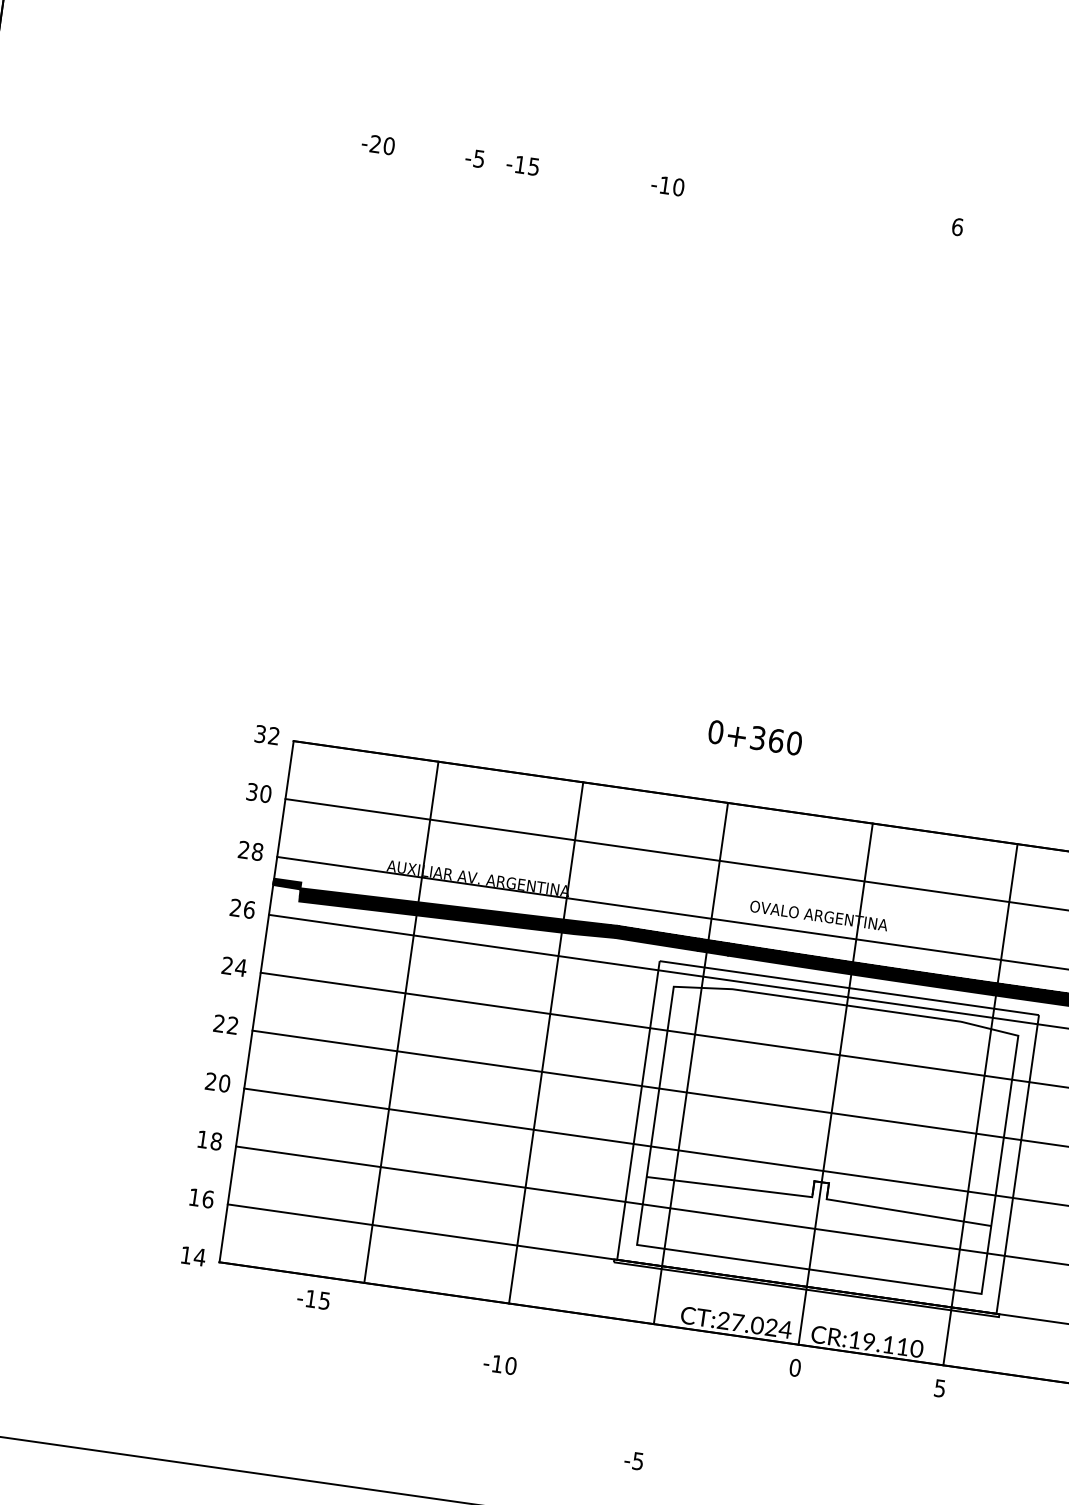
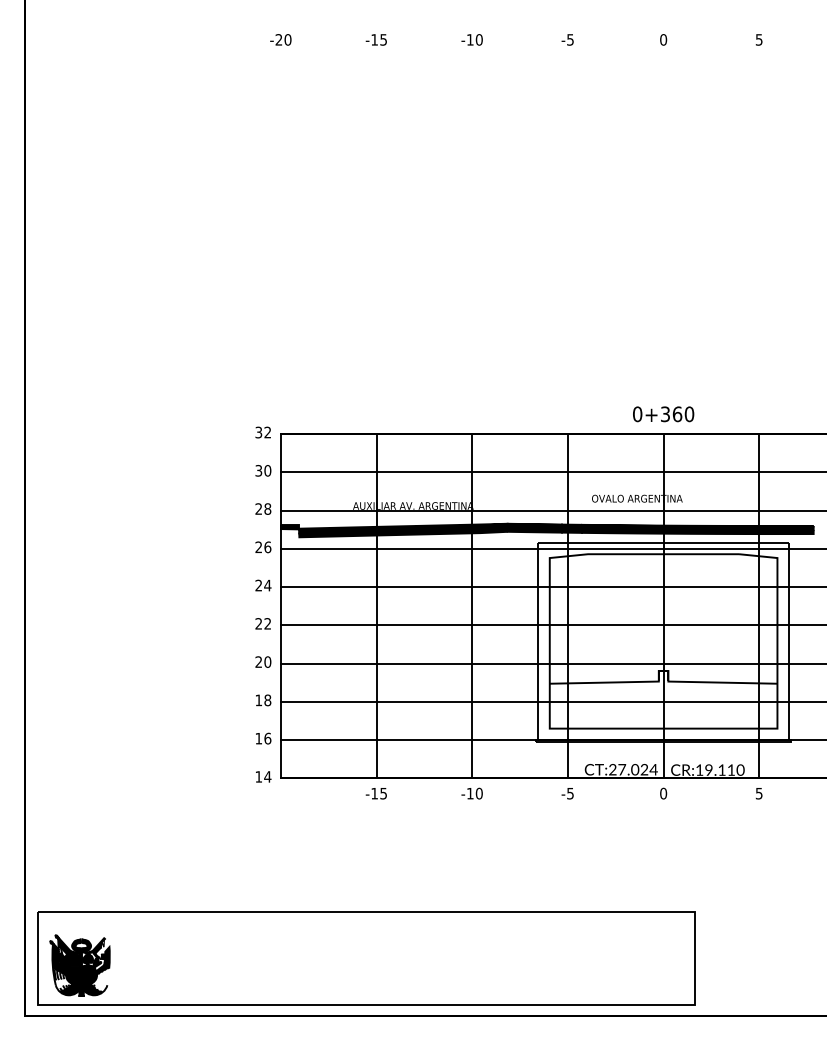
text: (474, 157) -> (567, 39), moved
text: (957, 226) -> (663, 39), 6 -> 0
text: (755, 738) -> (663, 414), moved
text: (312, 1298) -> (375, 793), moved
text: (499, 1364) -> (471, 793), moved
text: (633, 1460) -> (567, 793), moved

